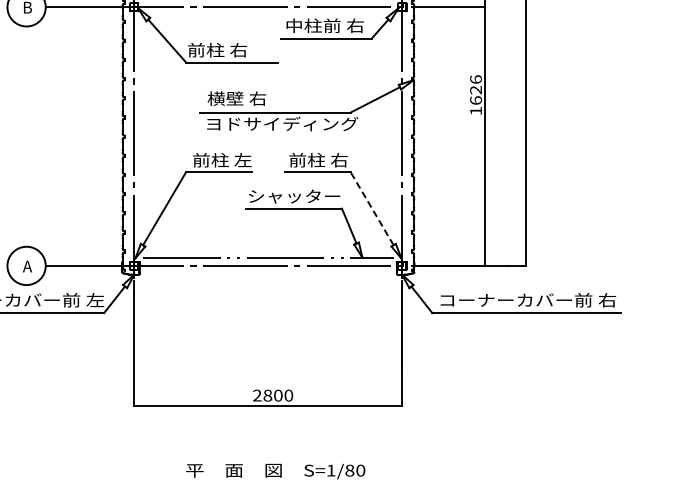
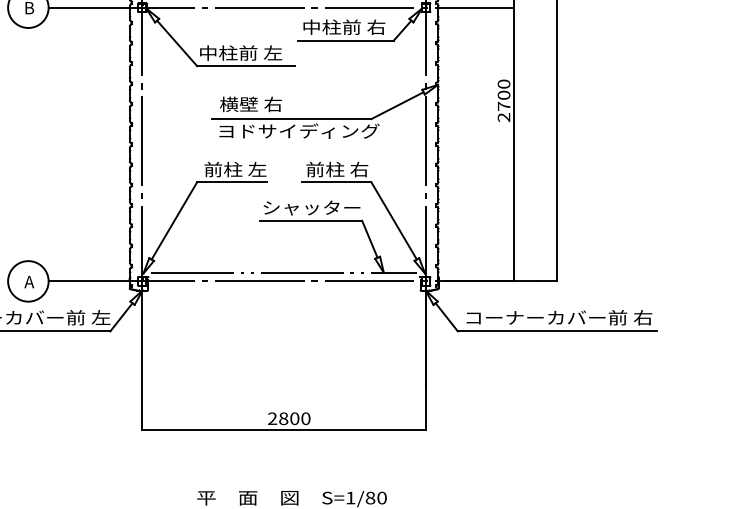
text: (227, 49) -> (240, 52), 前柱 右 -> 中柱前 左
text: (475, 95) -> (503, 101), 1626 -> 2700
line: (371, 208) -> (393, 220), dashed -> solid

